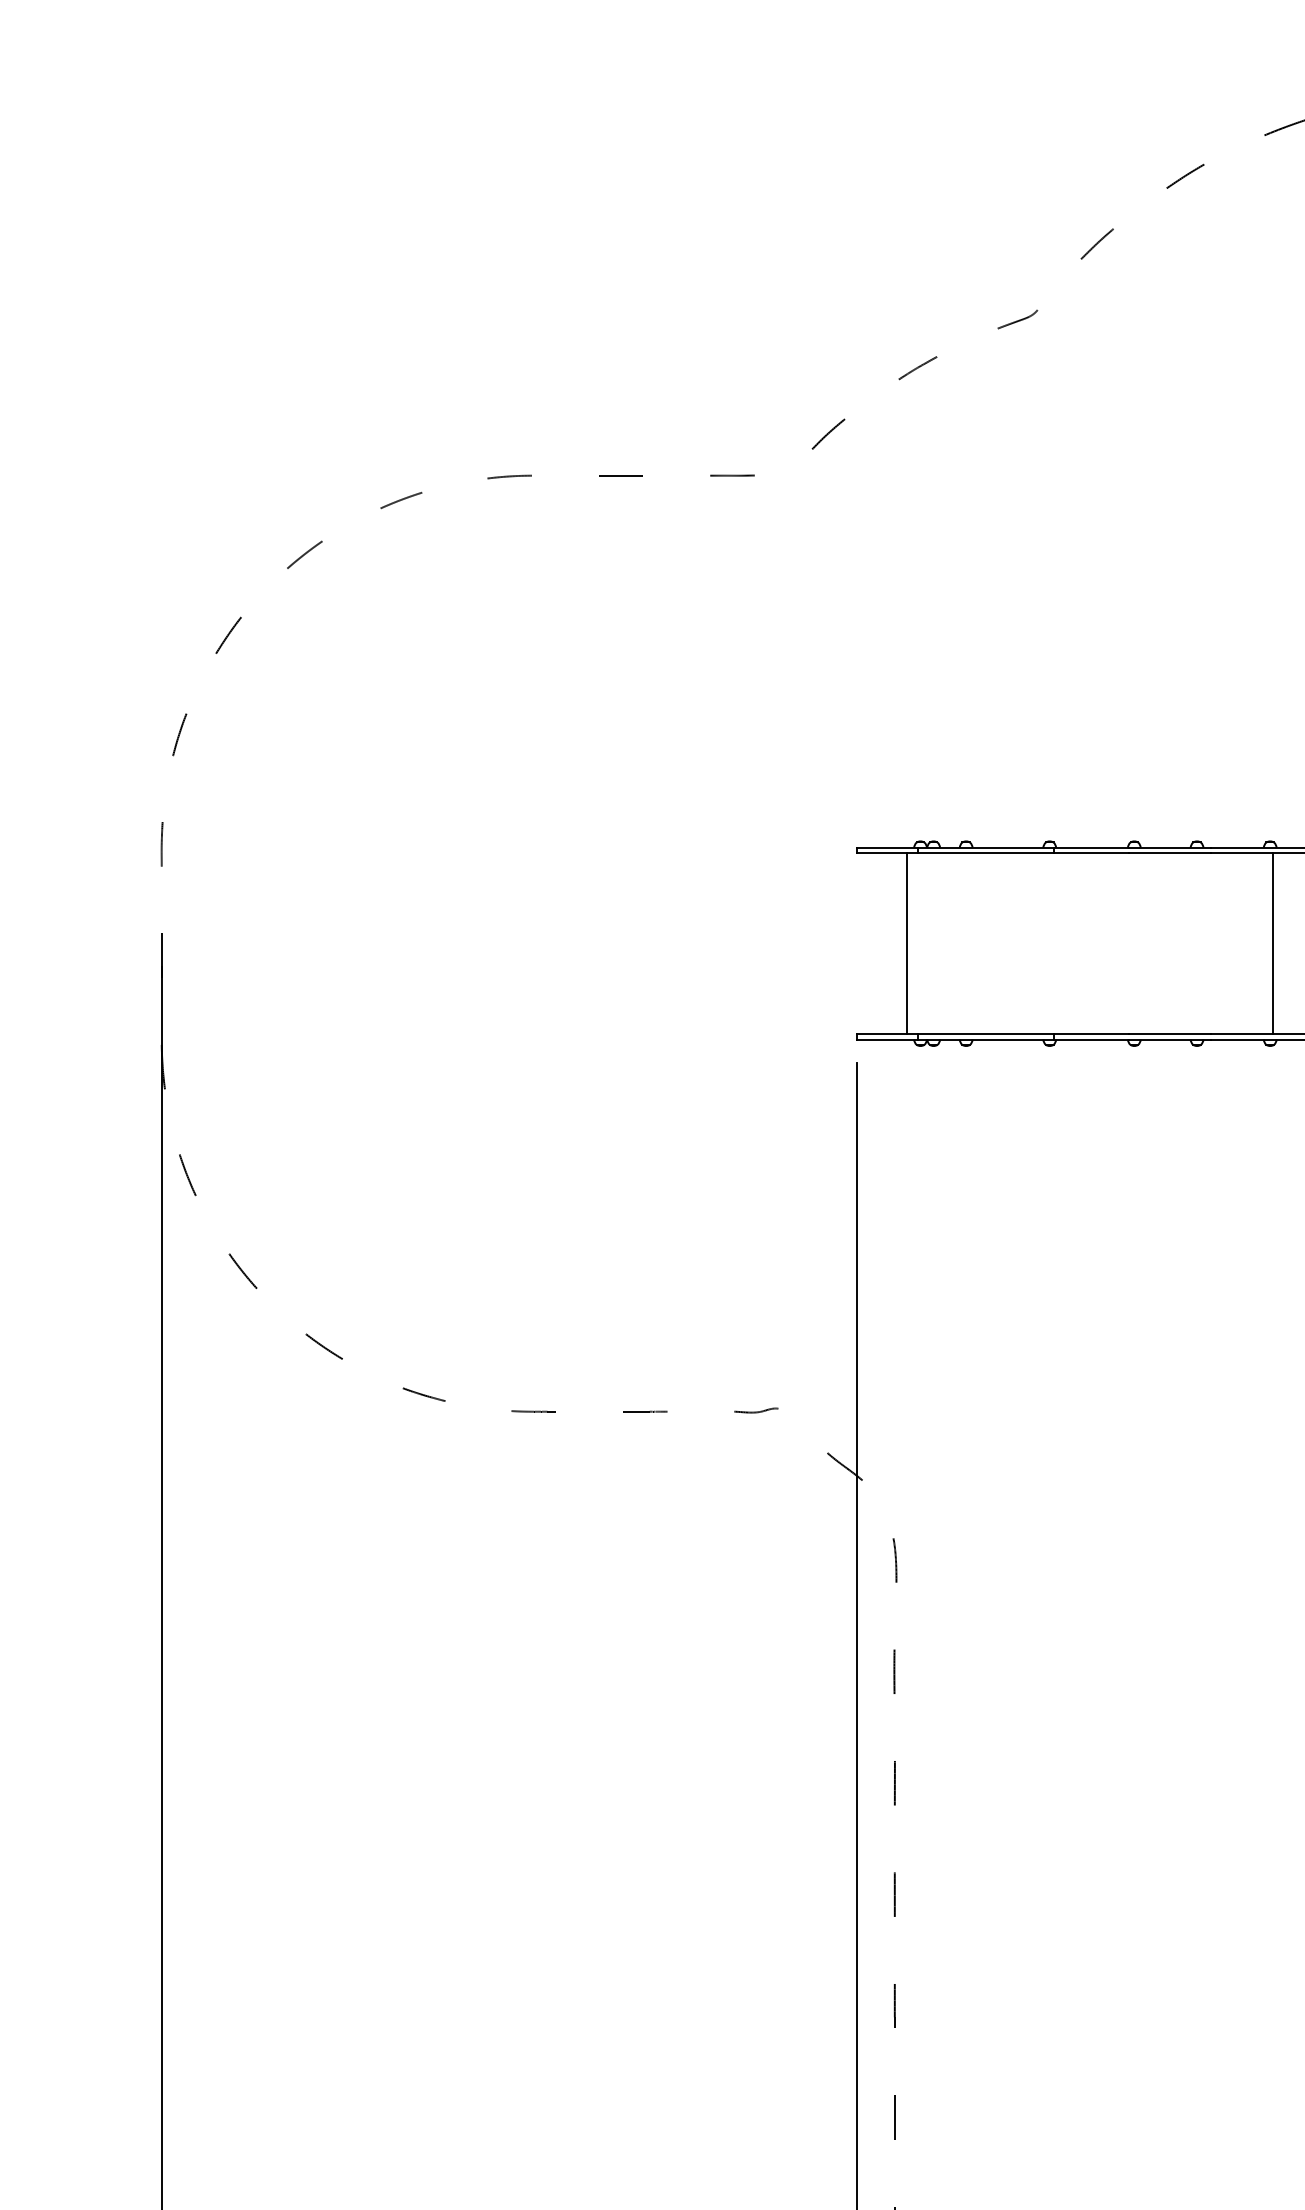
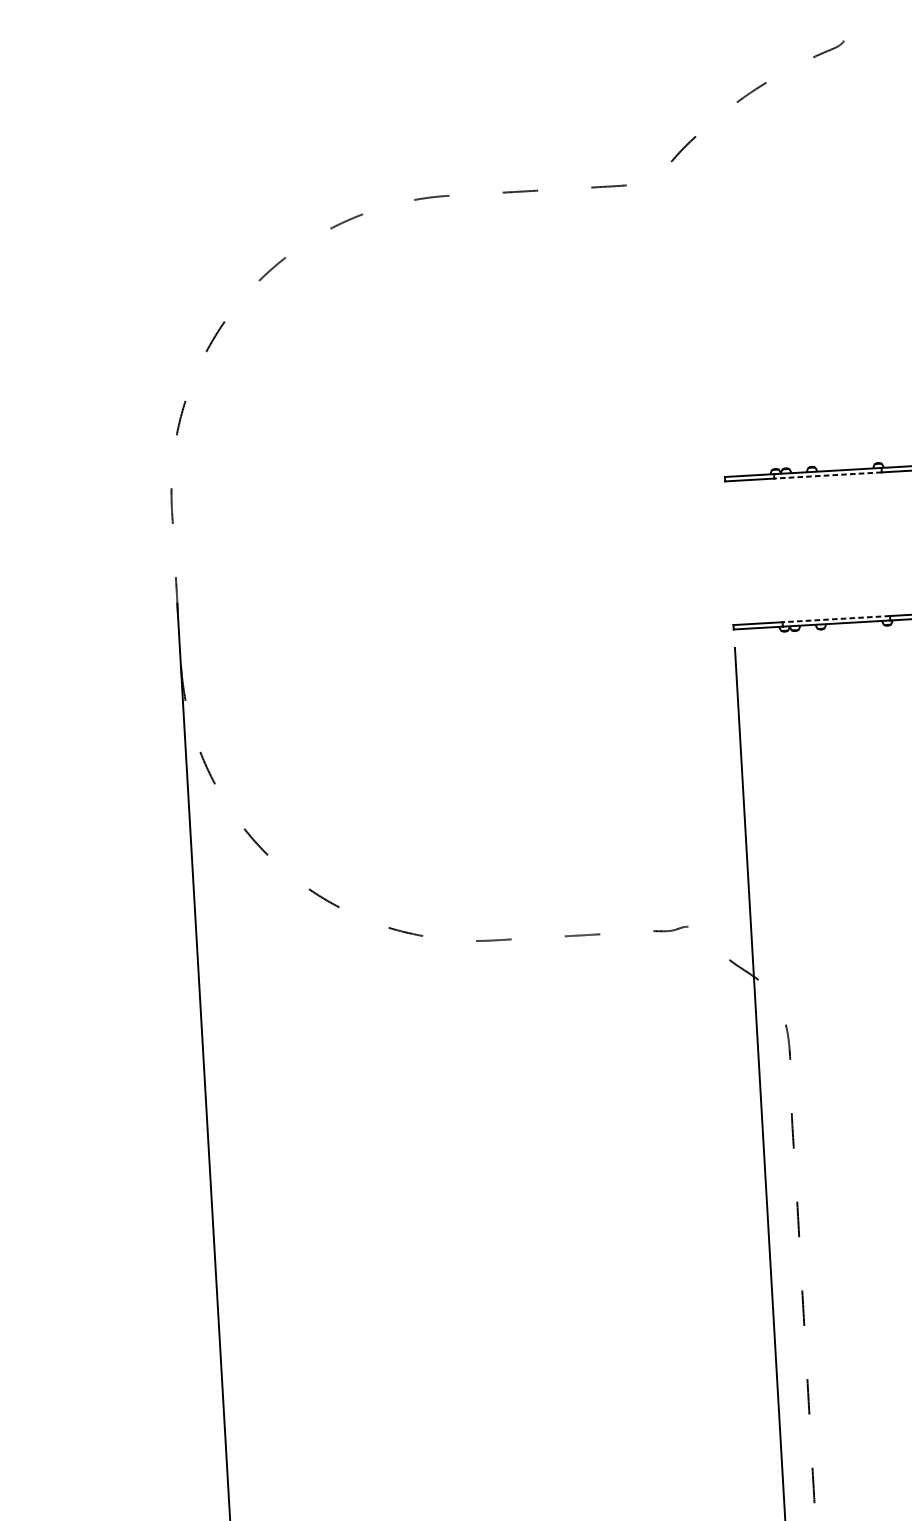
line: (985, 853) -> (827, 475), solid -> dashed
line: (906, 943) -> (768, 550), removed
line: (985, 1033) -> (835, 618), solid -> dashed

